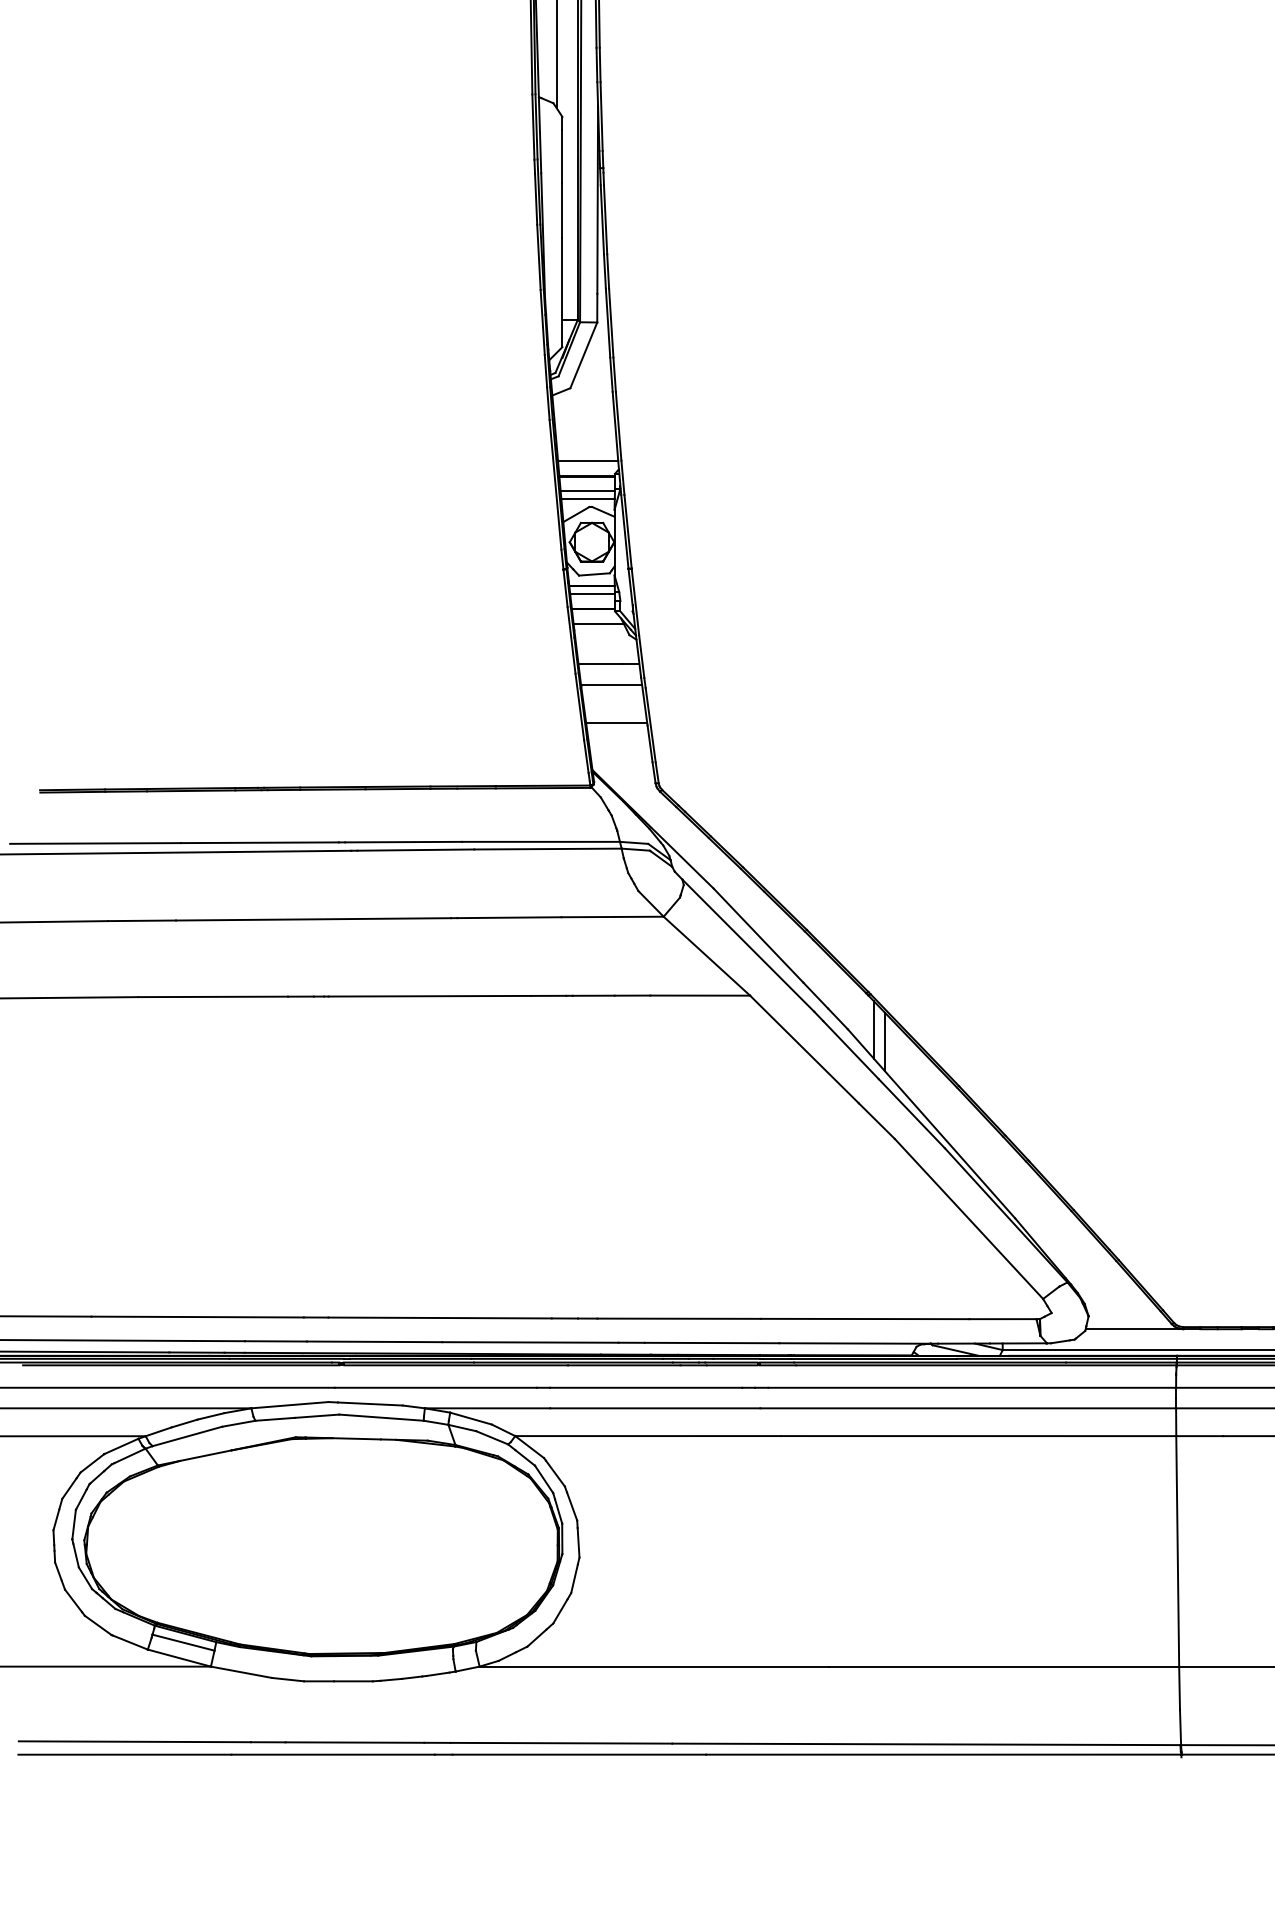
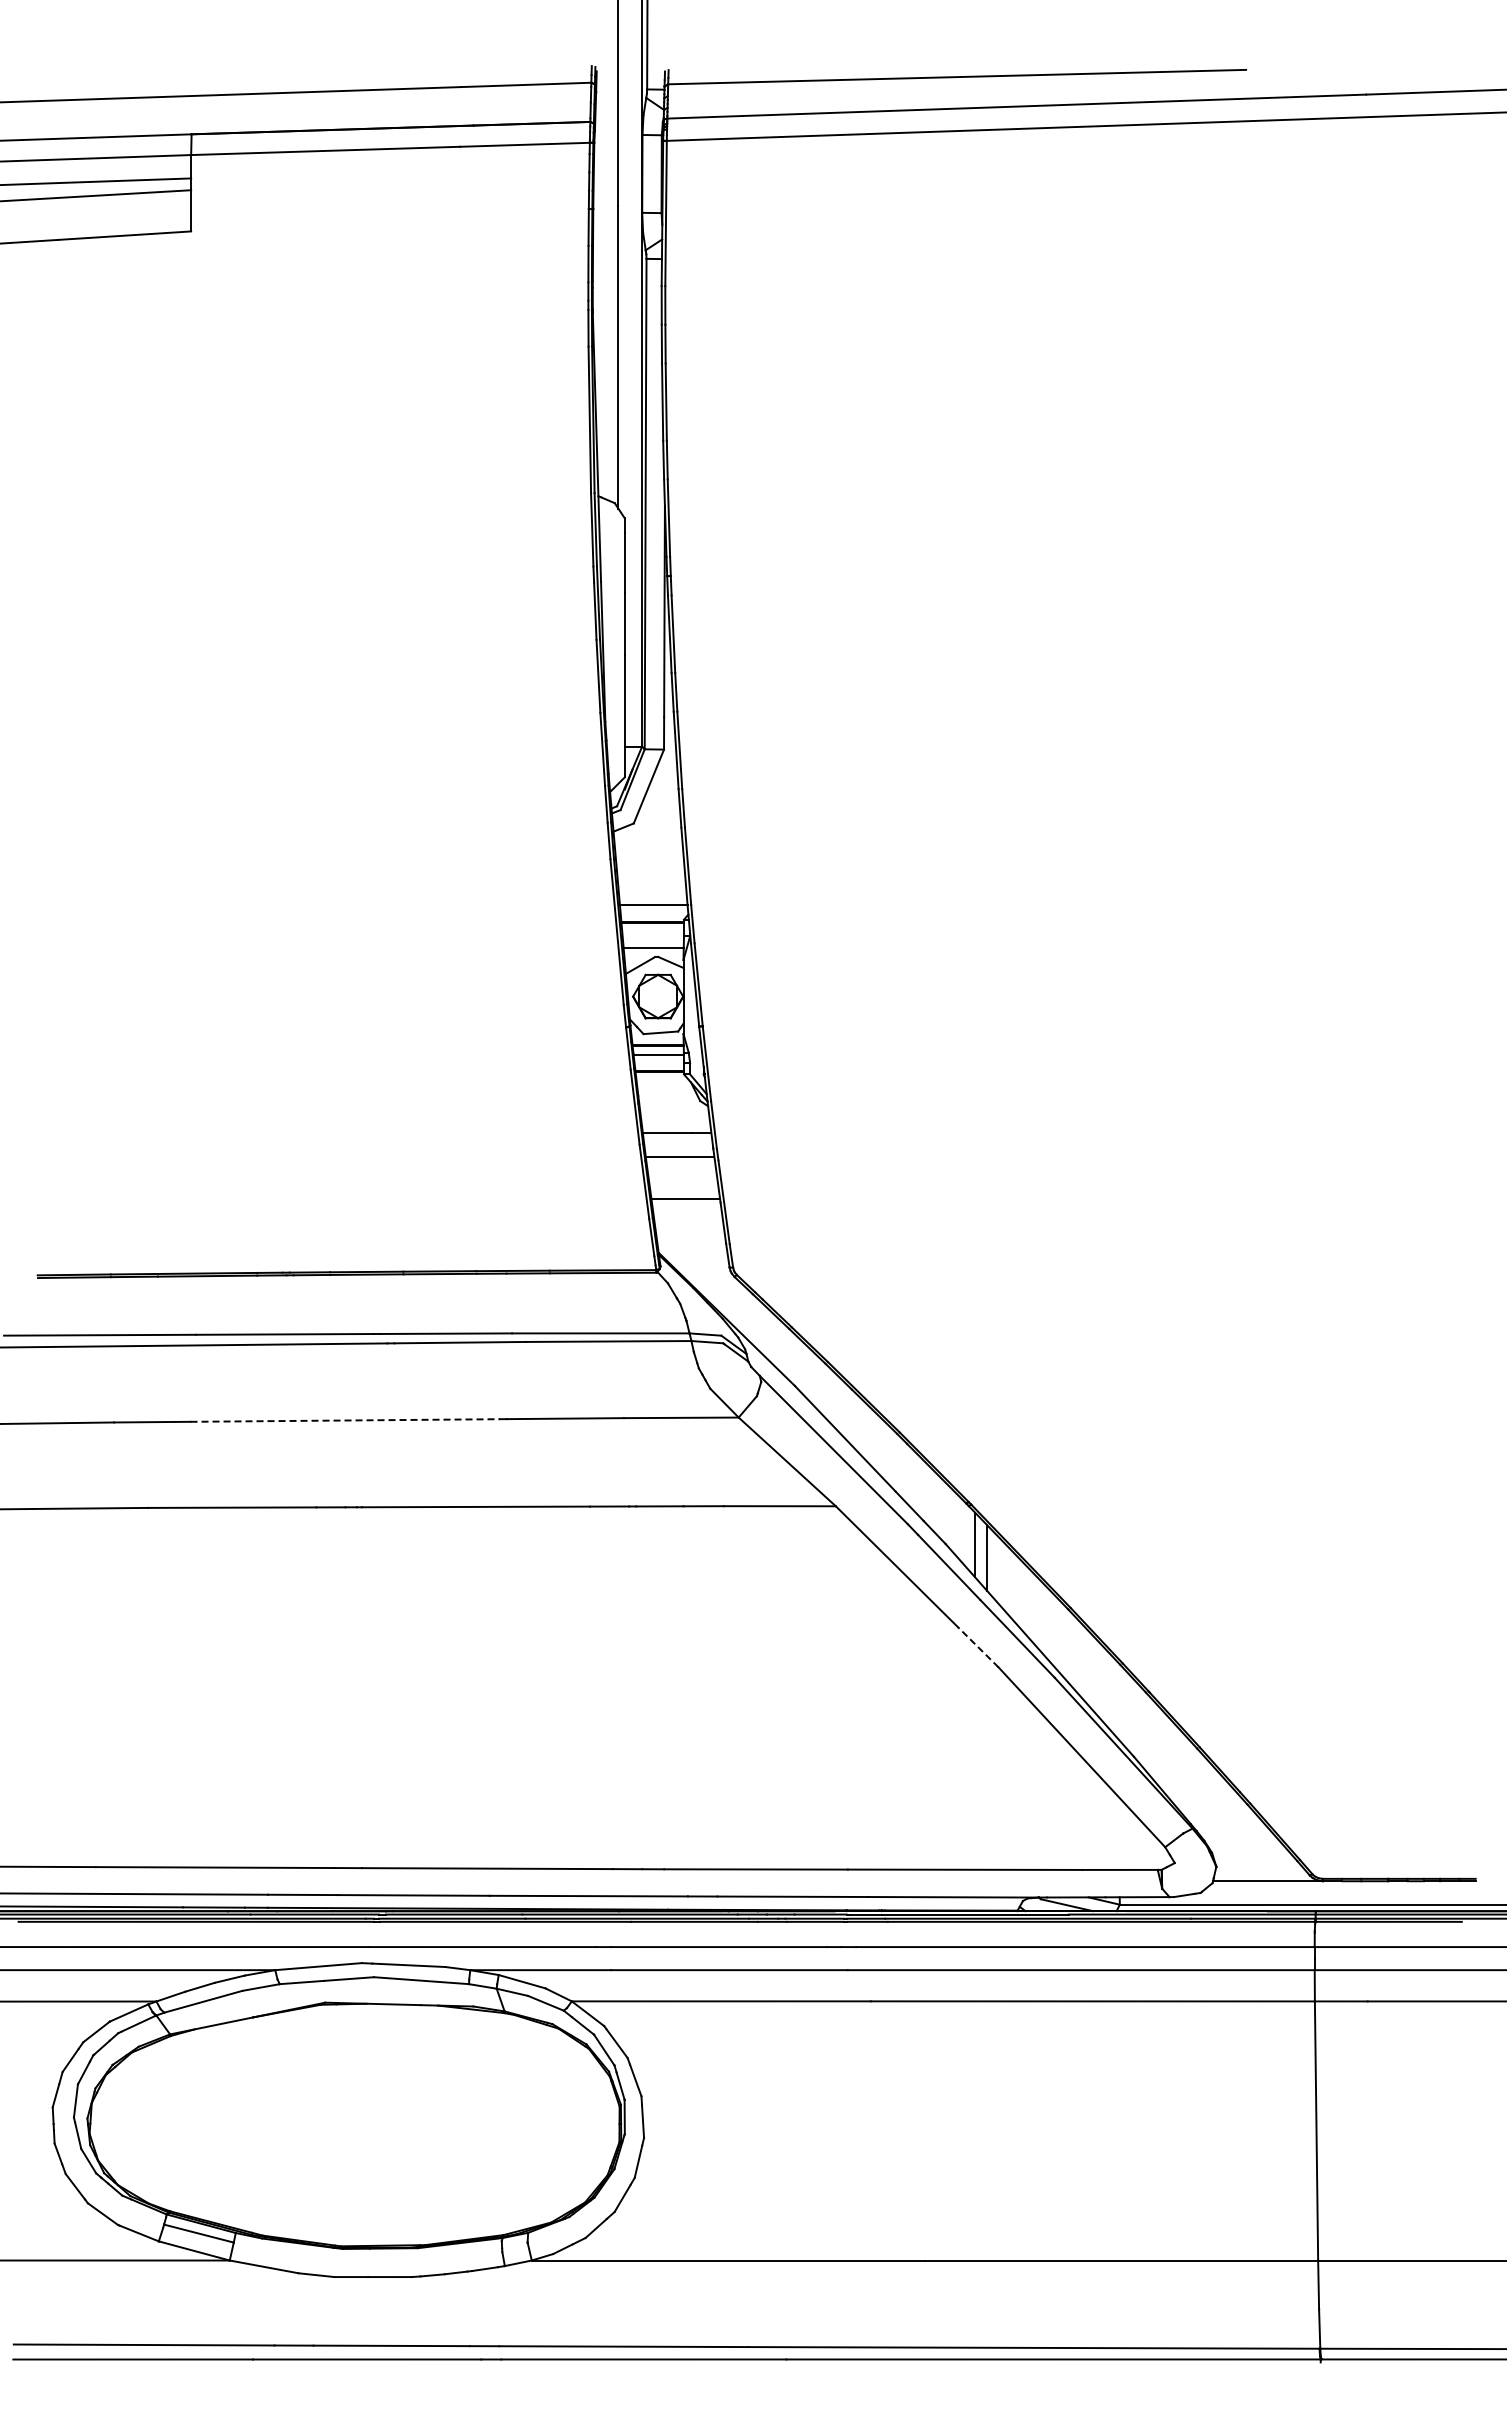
line: (587, 491) -> (652, 939), removed
line: (598, 624) -> (665, 1088), removed
line: (313, 919) -> (345, 1420), solid -> dashed
line: (877, 1121) -> (978, 1647), solid -> dashed

